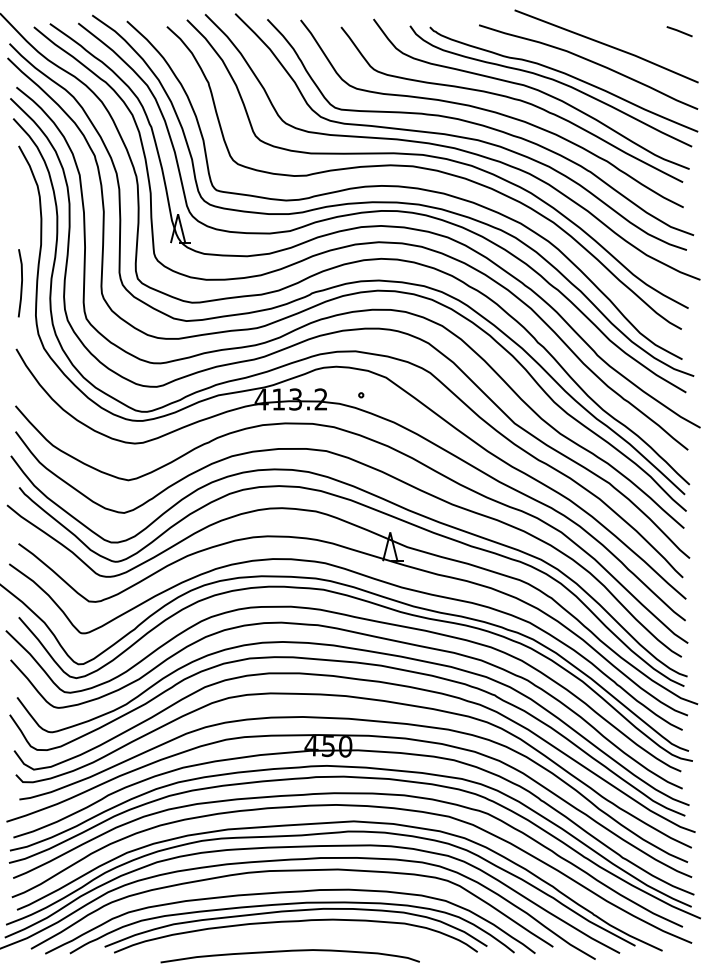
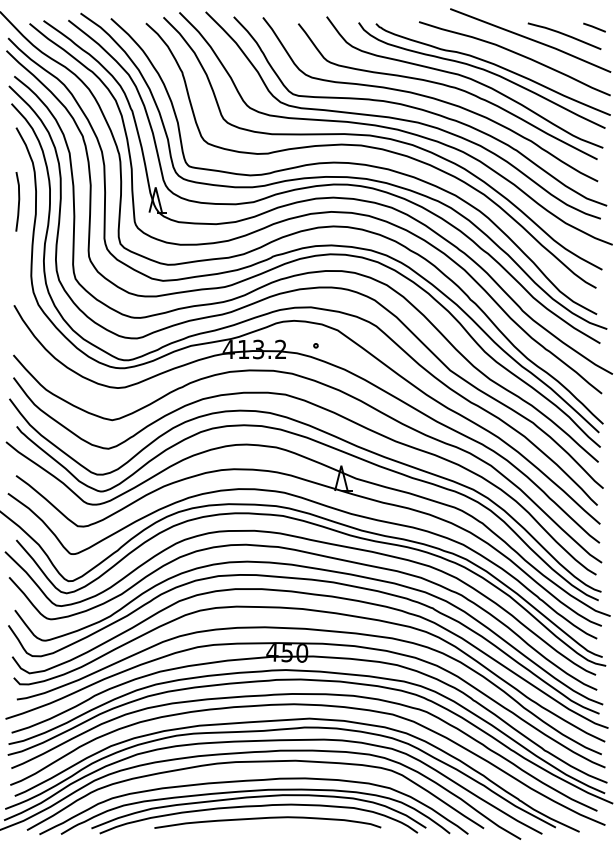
curve: (645, 40) -> (564, 35), added
line: (21, 282) -> (18, 201), moved
curve: (289, 951) -> (267, 818), moved

